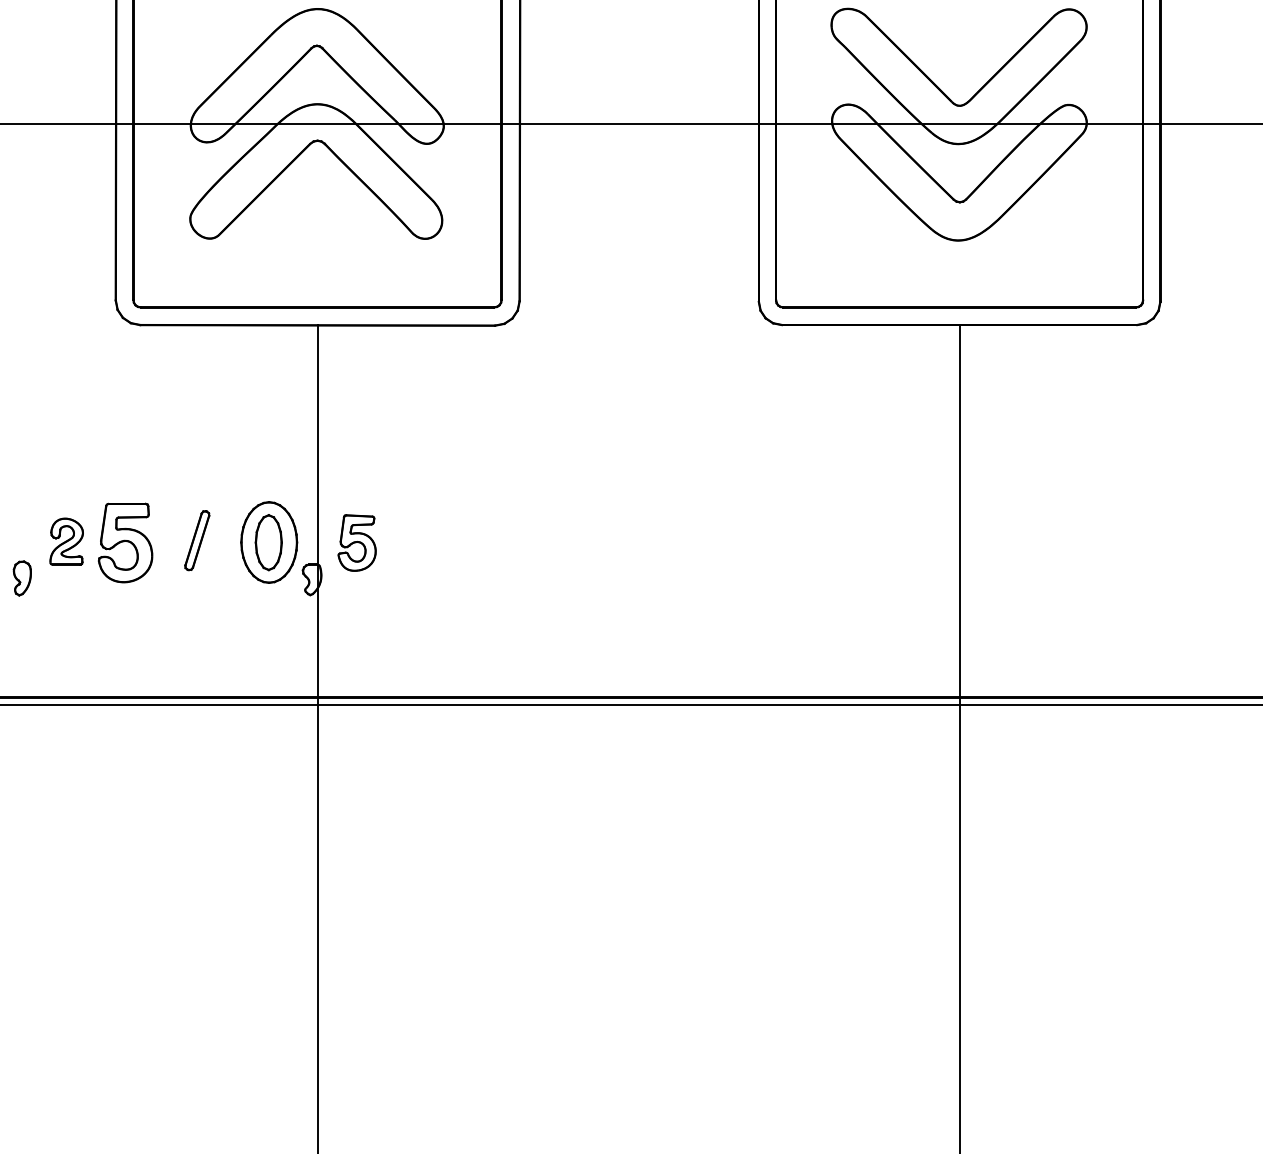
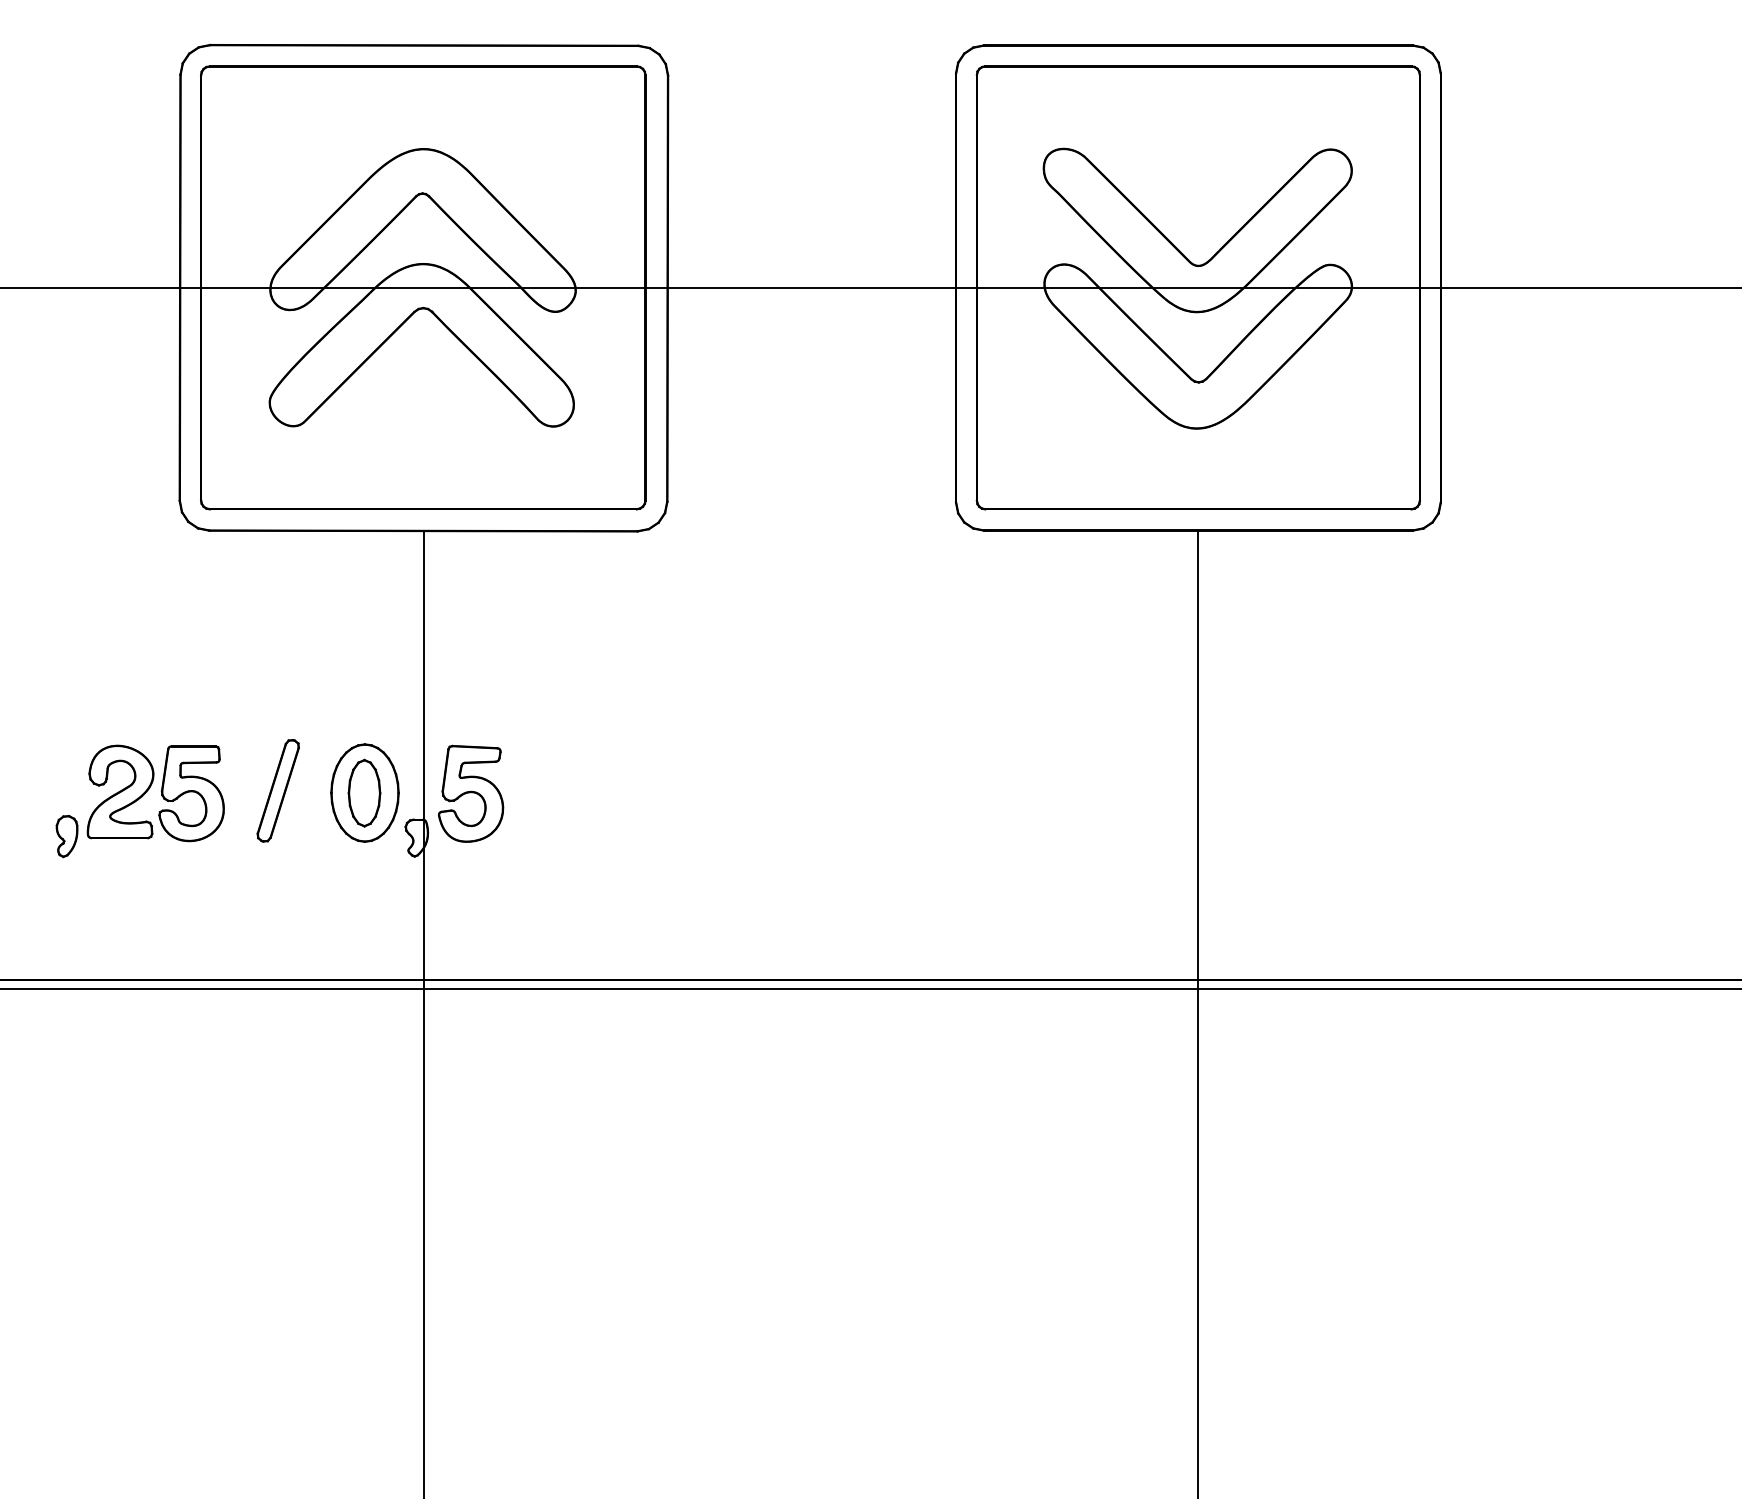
part: (196, 540) -> (277, 790), size x1.43
part: (66, 541) -> (120, 791), size x1.67
part: (357, 542) -> (471, 793), size x1.43

